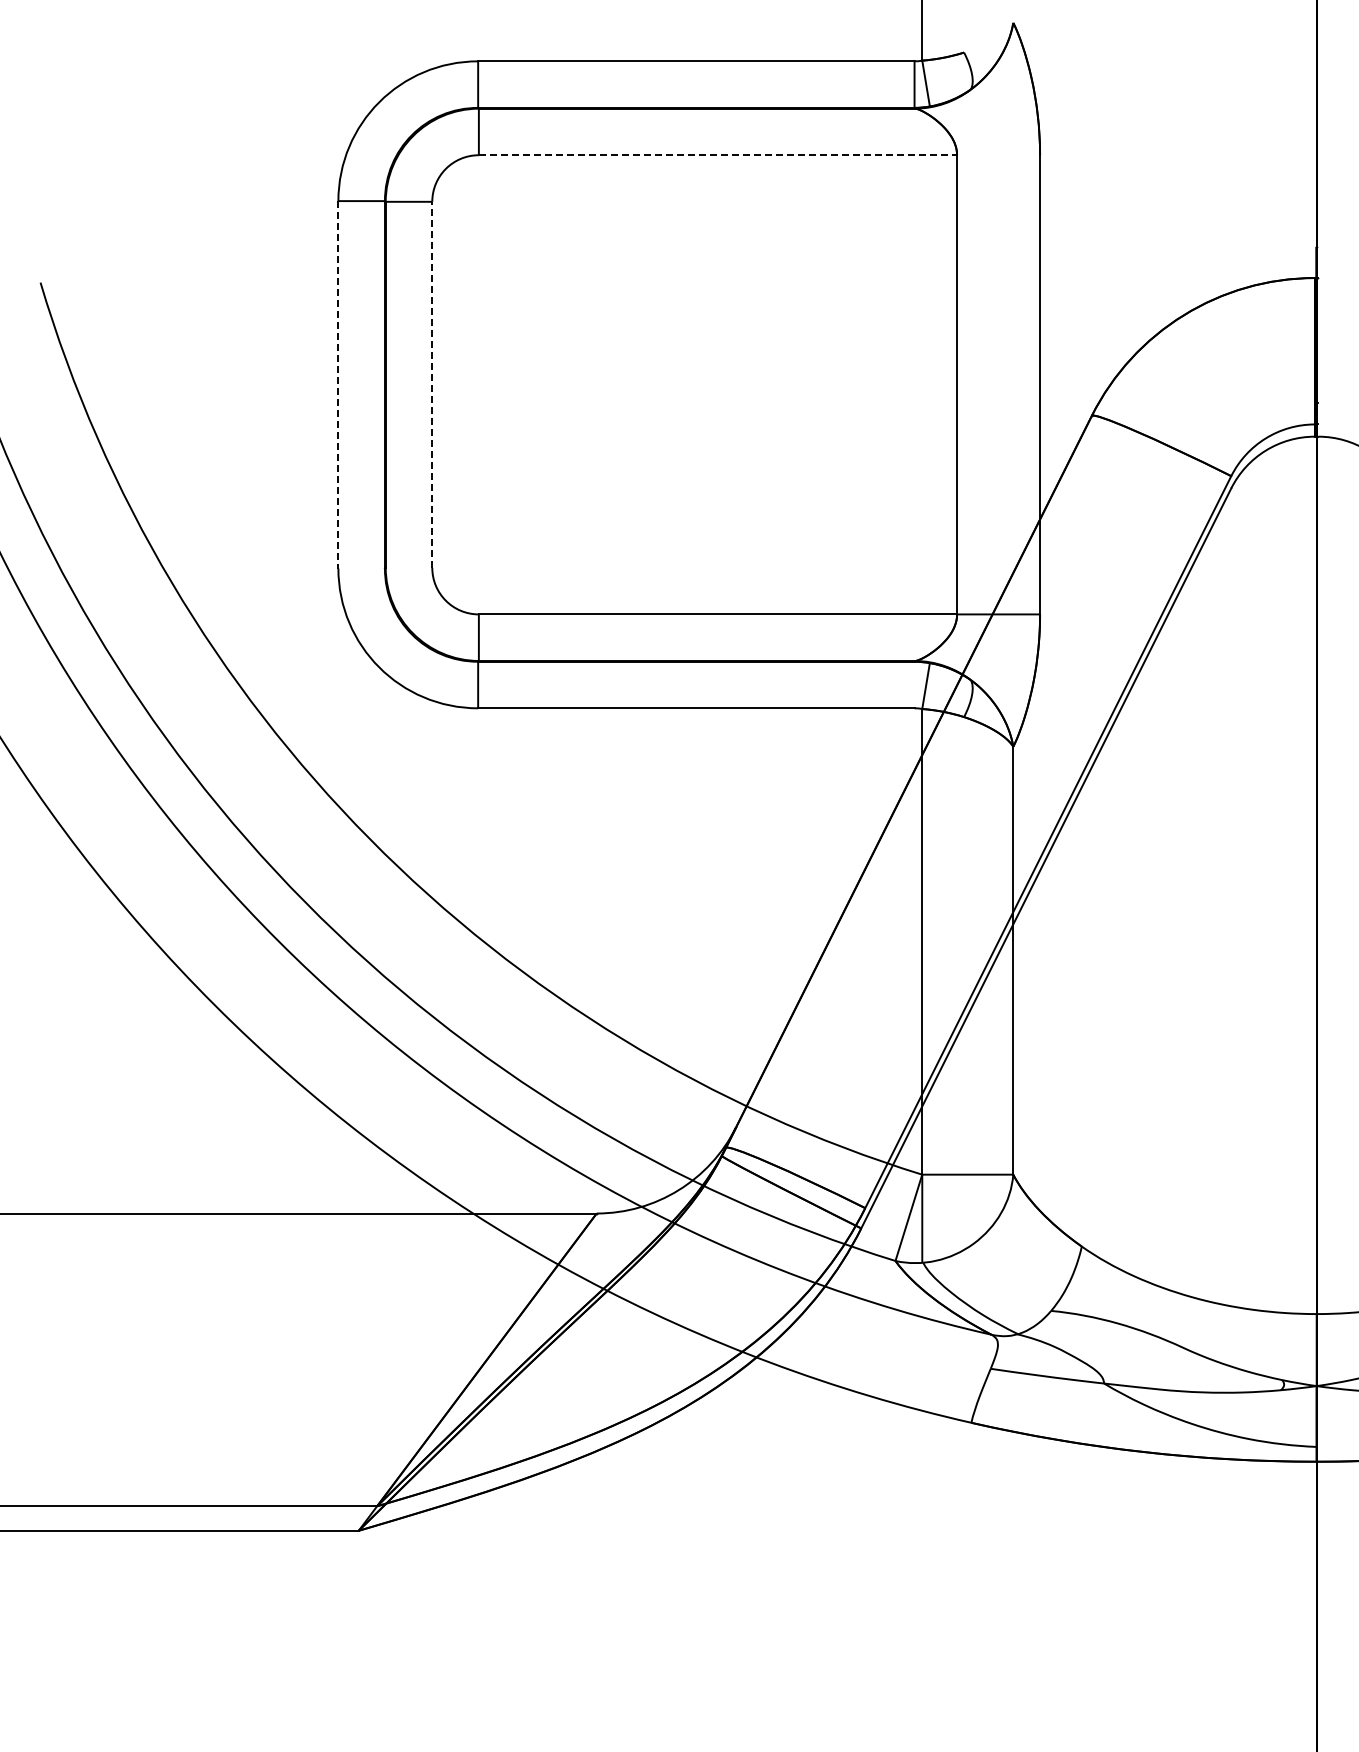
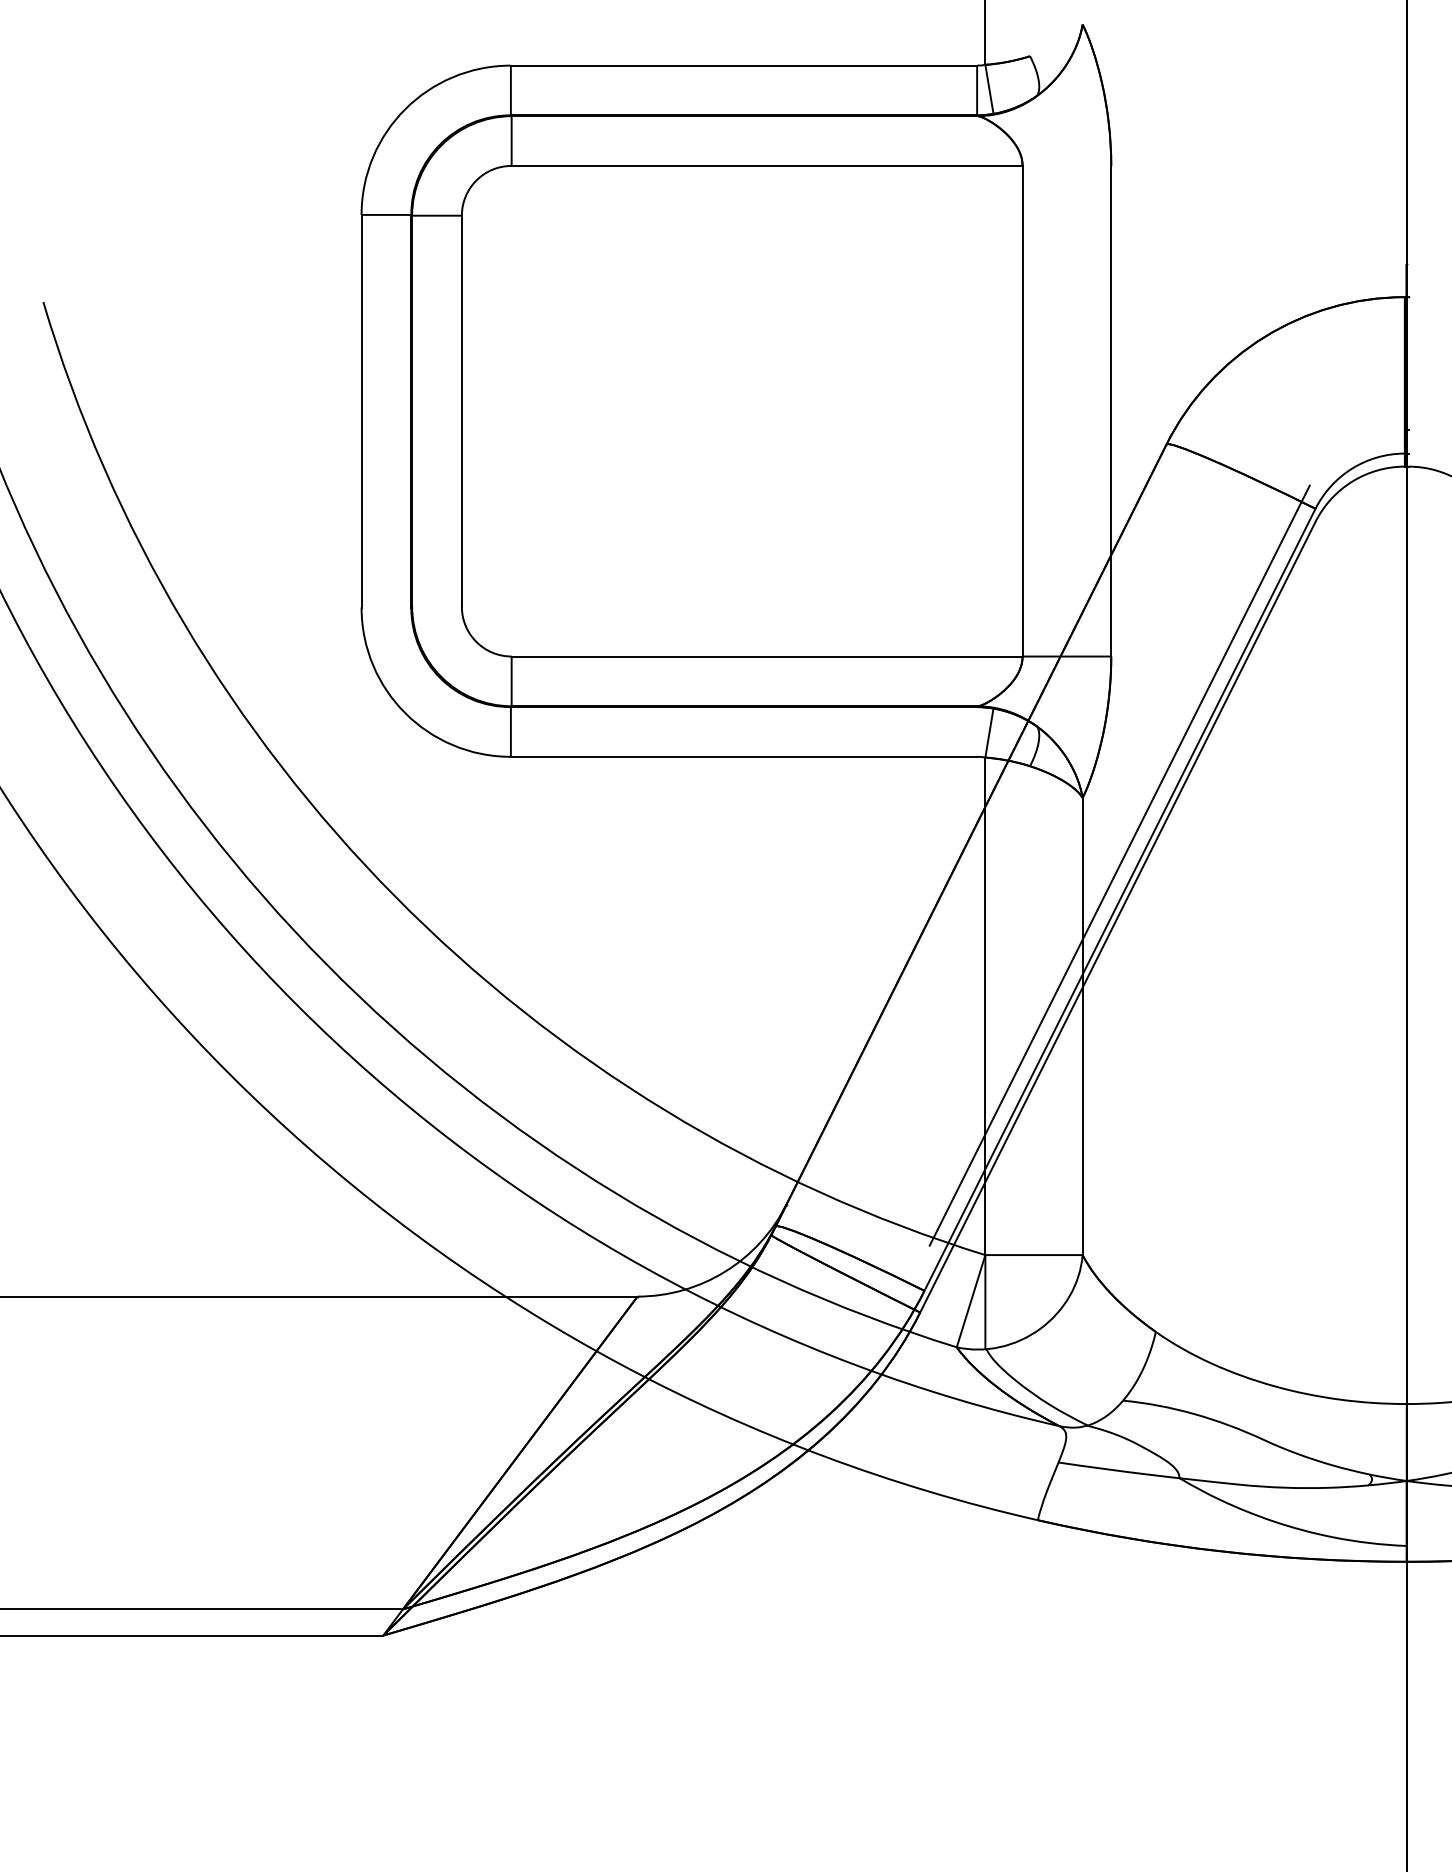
line: (718, 155) -> (767, 166), dashed -> solid
line: (338, 384) -> (361, 410), dashed -> solid
line: (432, 384) -> (462, 410), dashed -> solid
line: (1047, 809) -> (1119, 864), added

